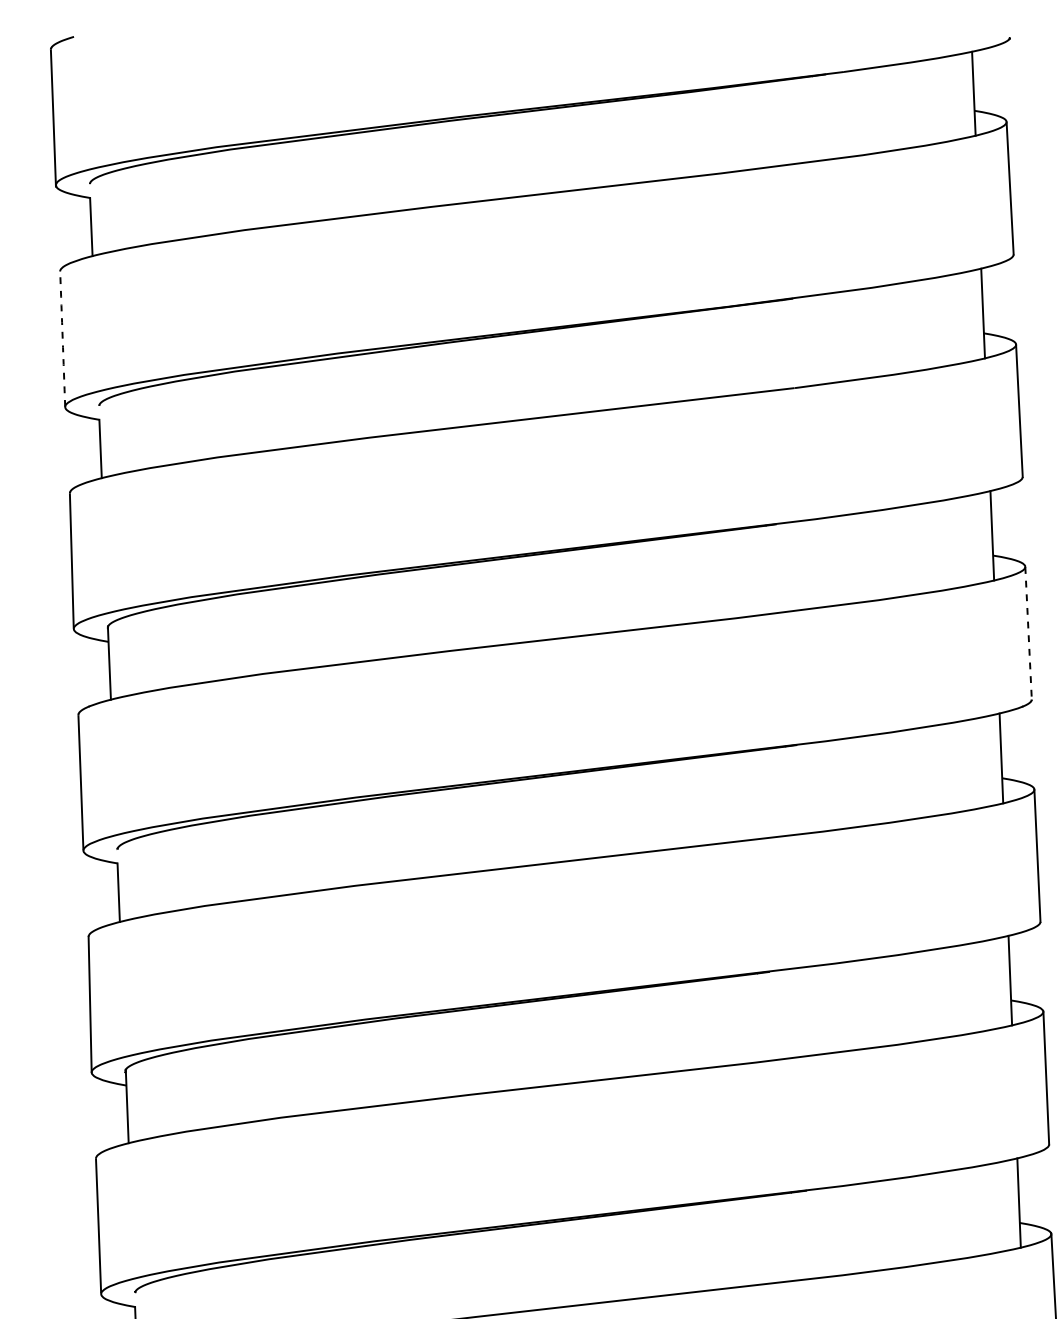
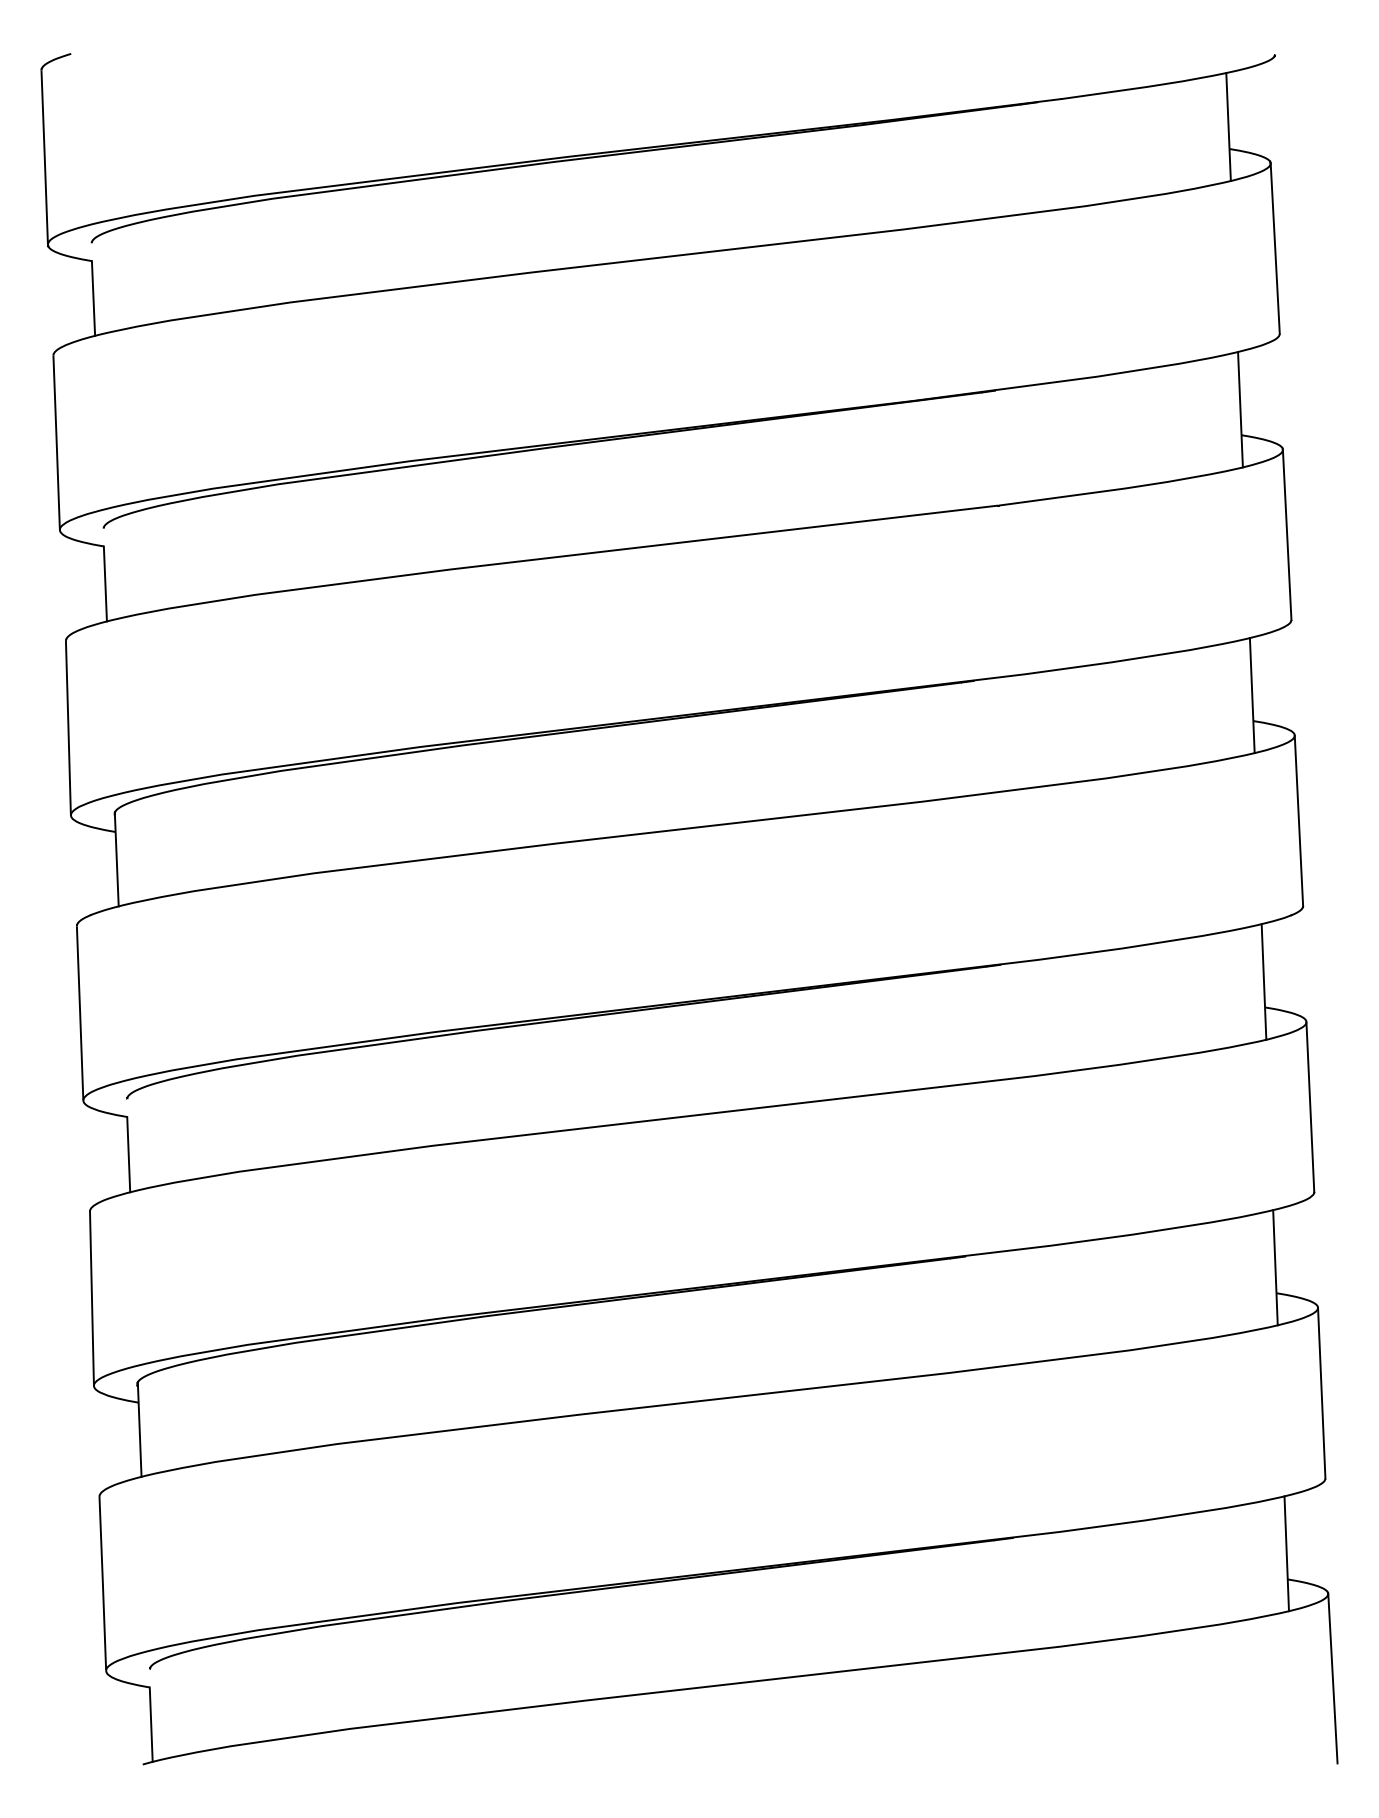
arc: (62, 339) -> (56, 442), dashed -> solid
line: (1028, 633) -> (1298, 821), dashed -> solid

